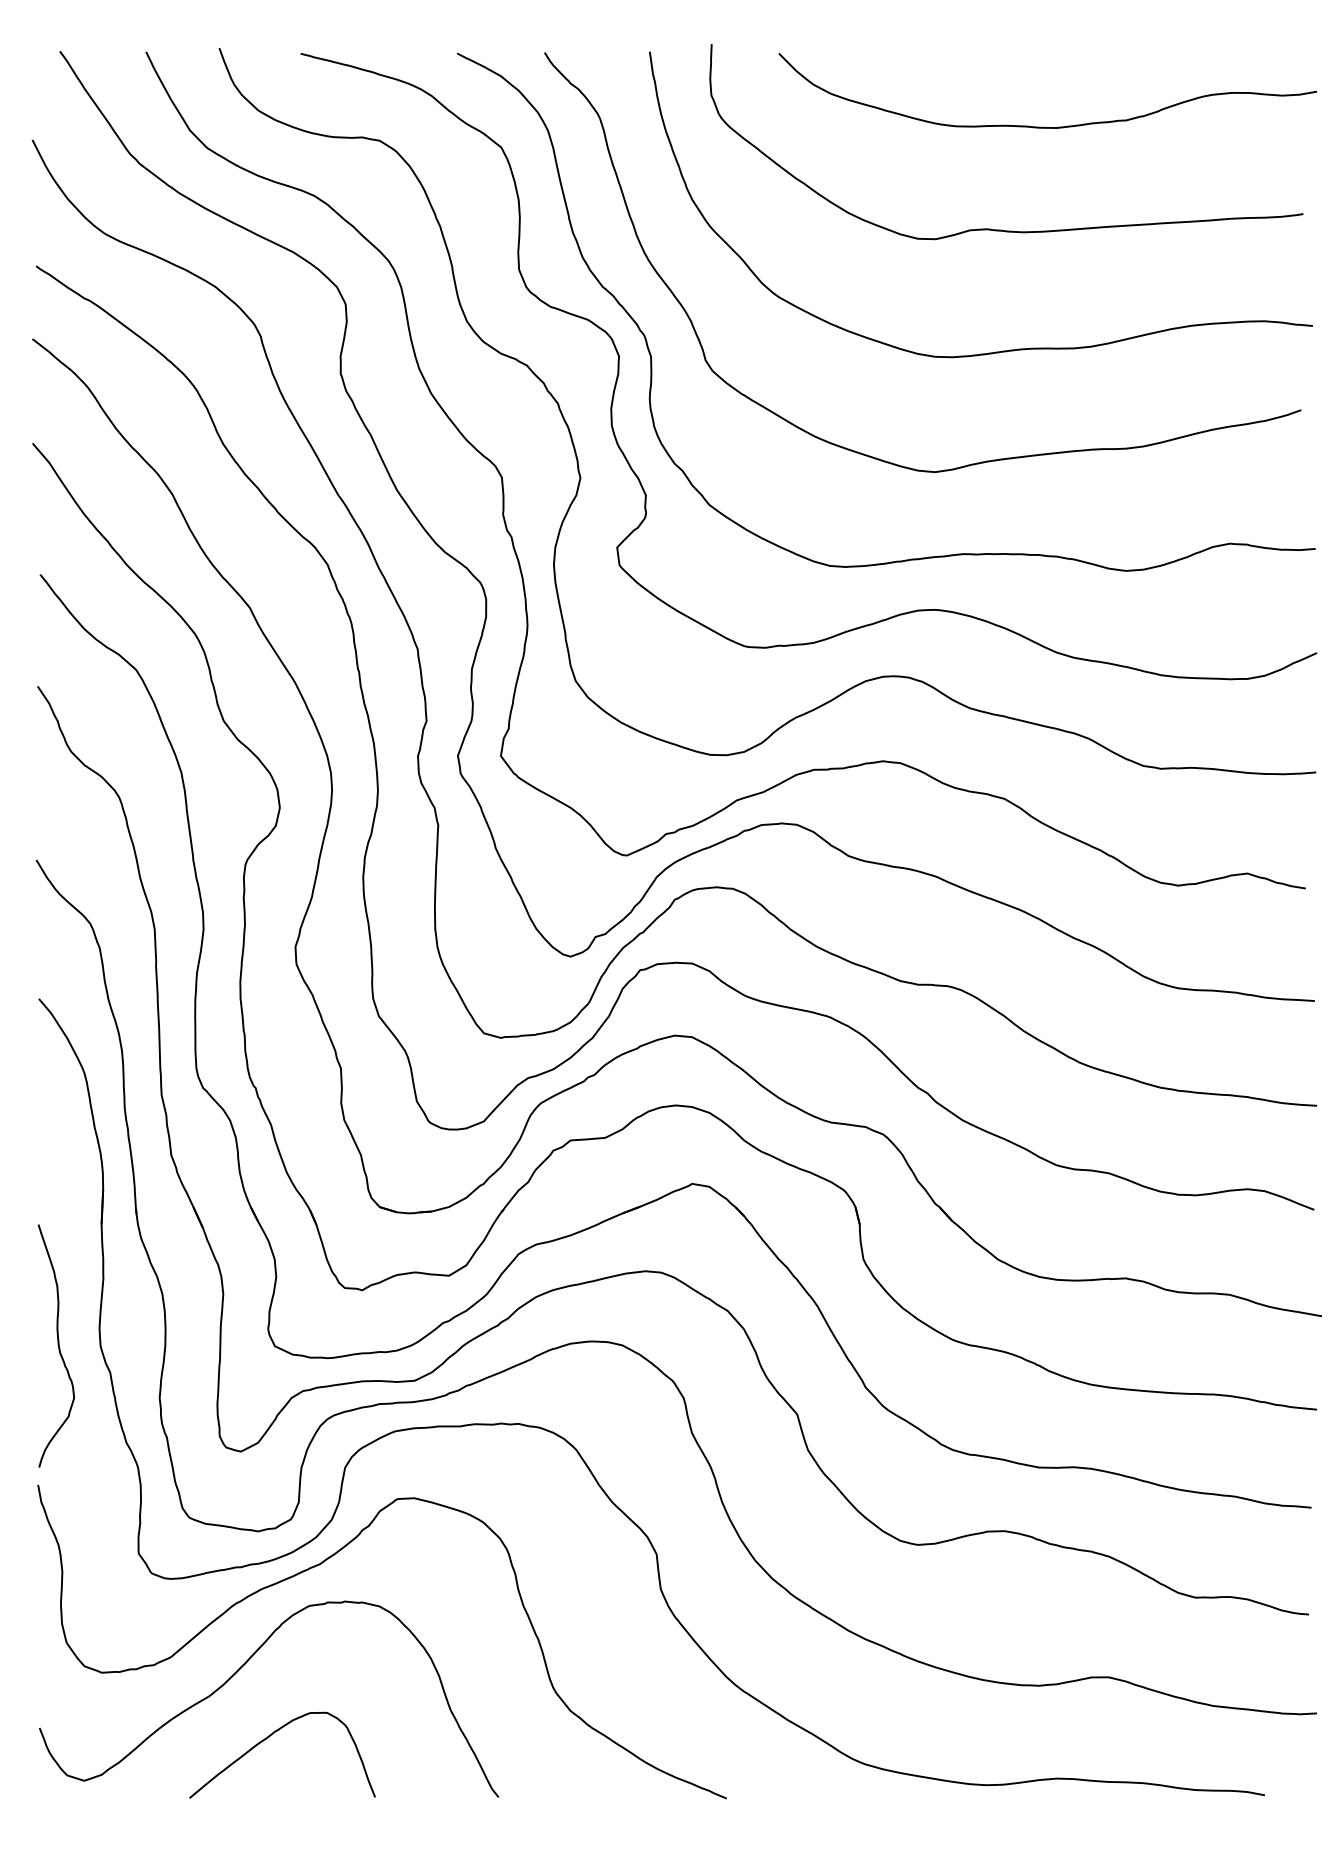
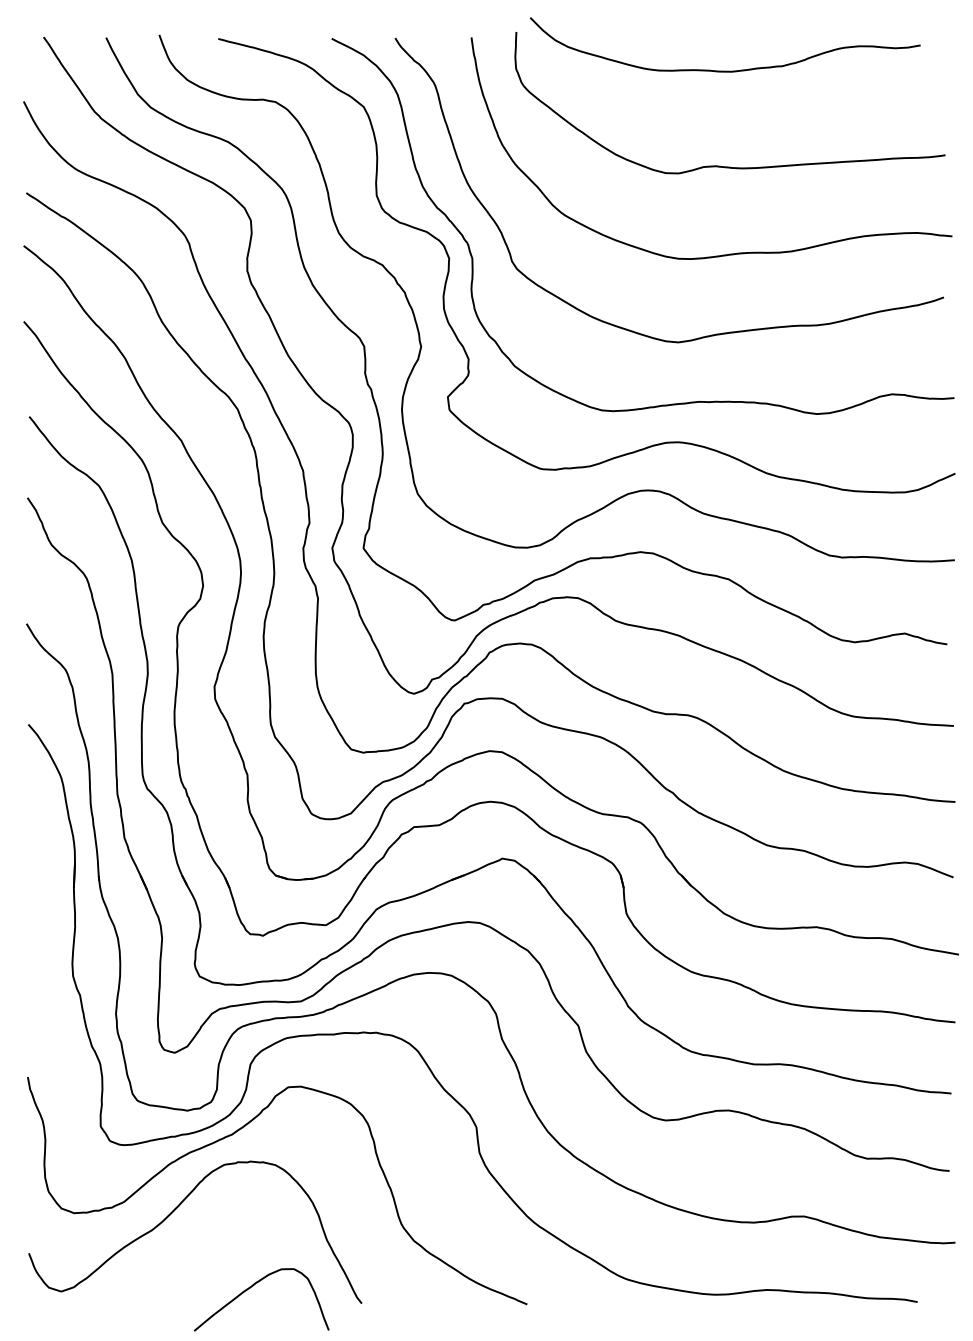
curve: (1043, 126) -> (722, 70), moved
curve: (57, 1345) -> (41, 975), removed
curve: (268, 1738) -> (251, 1287), moved

